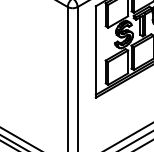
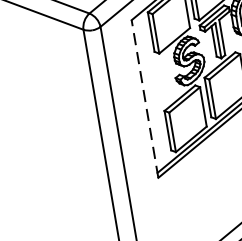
line: (95, 52) -> (144, 99), solid -> dashed

